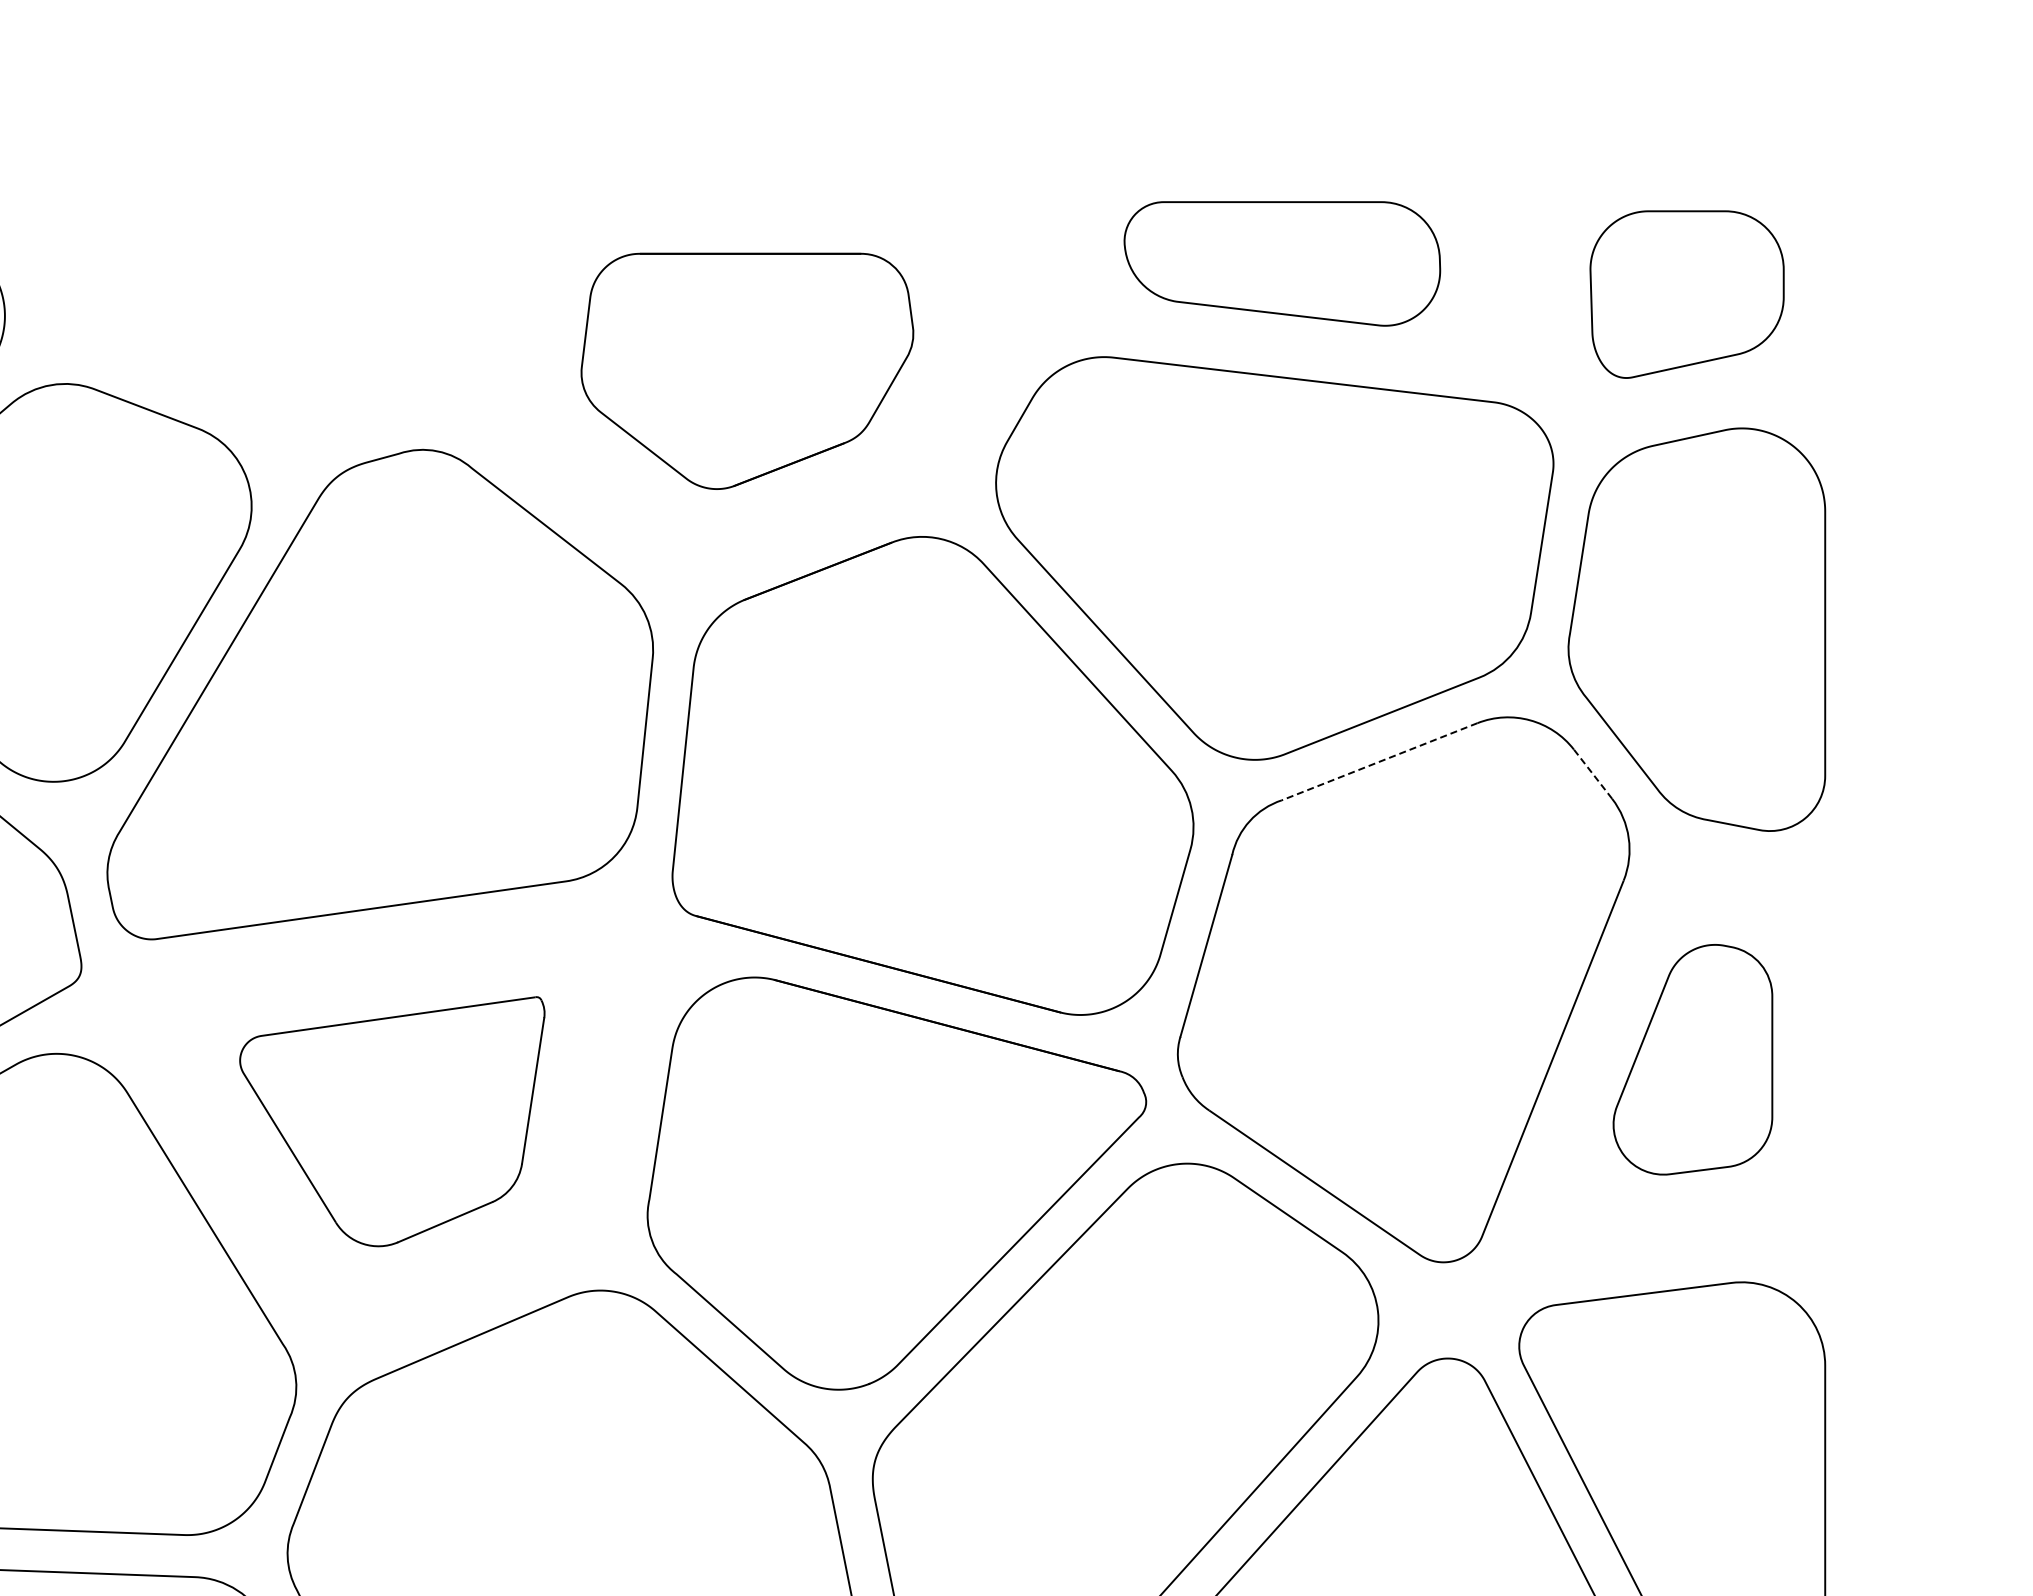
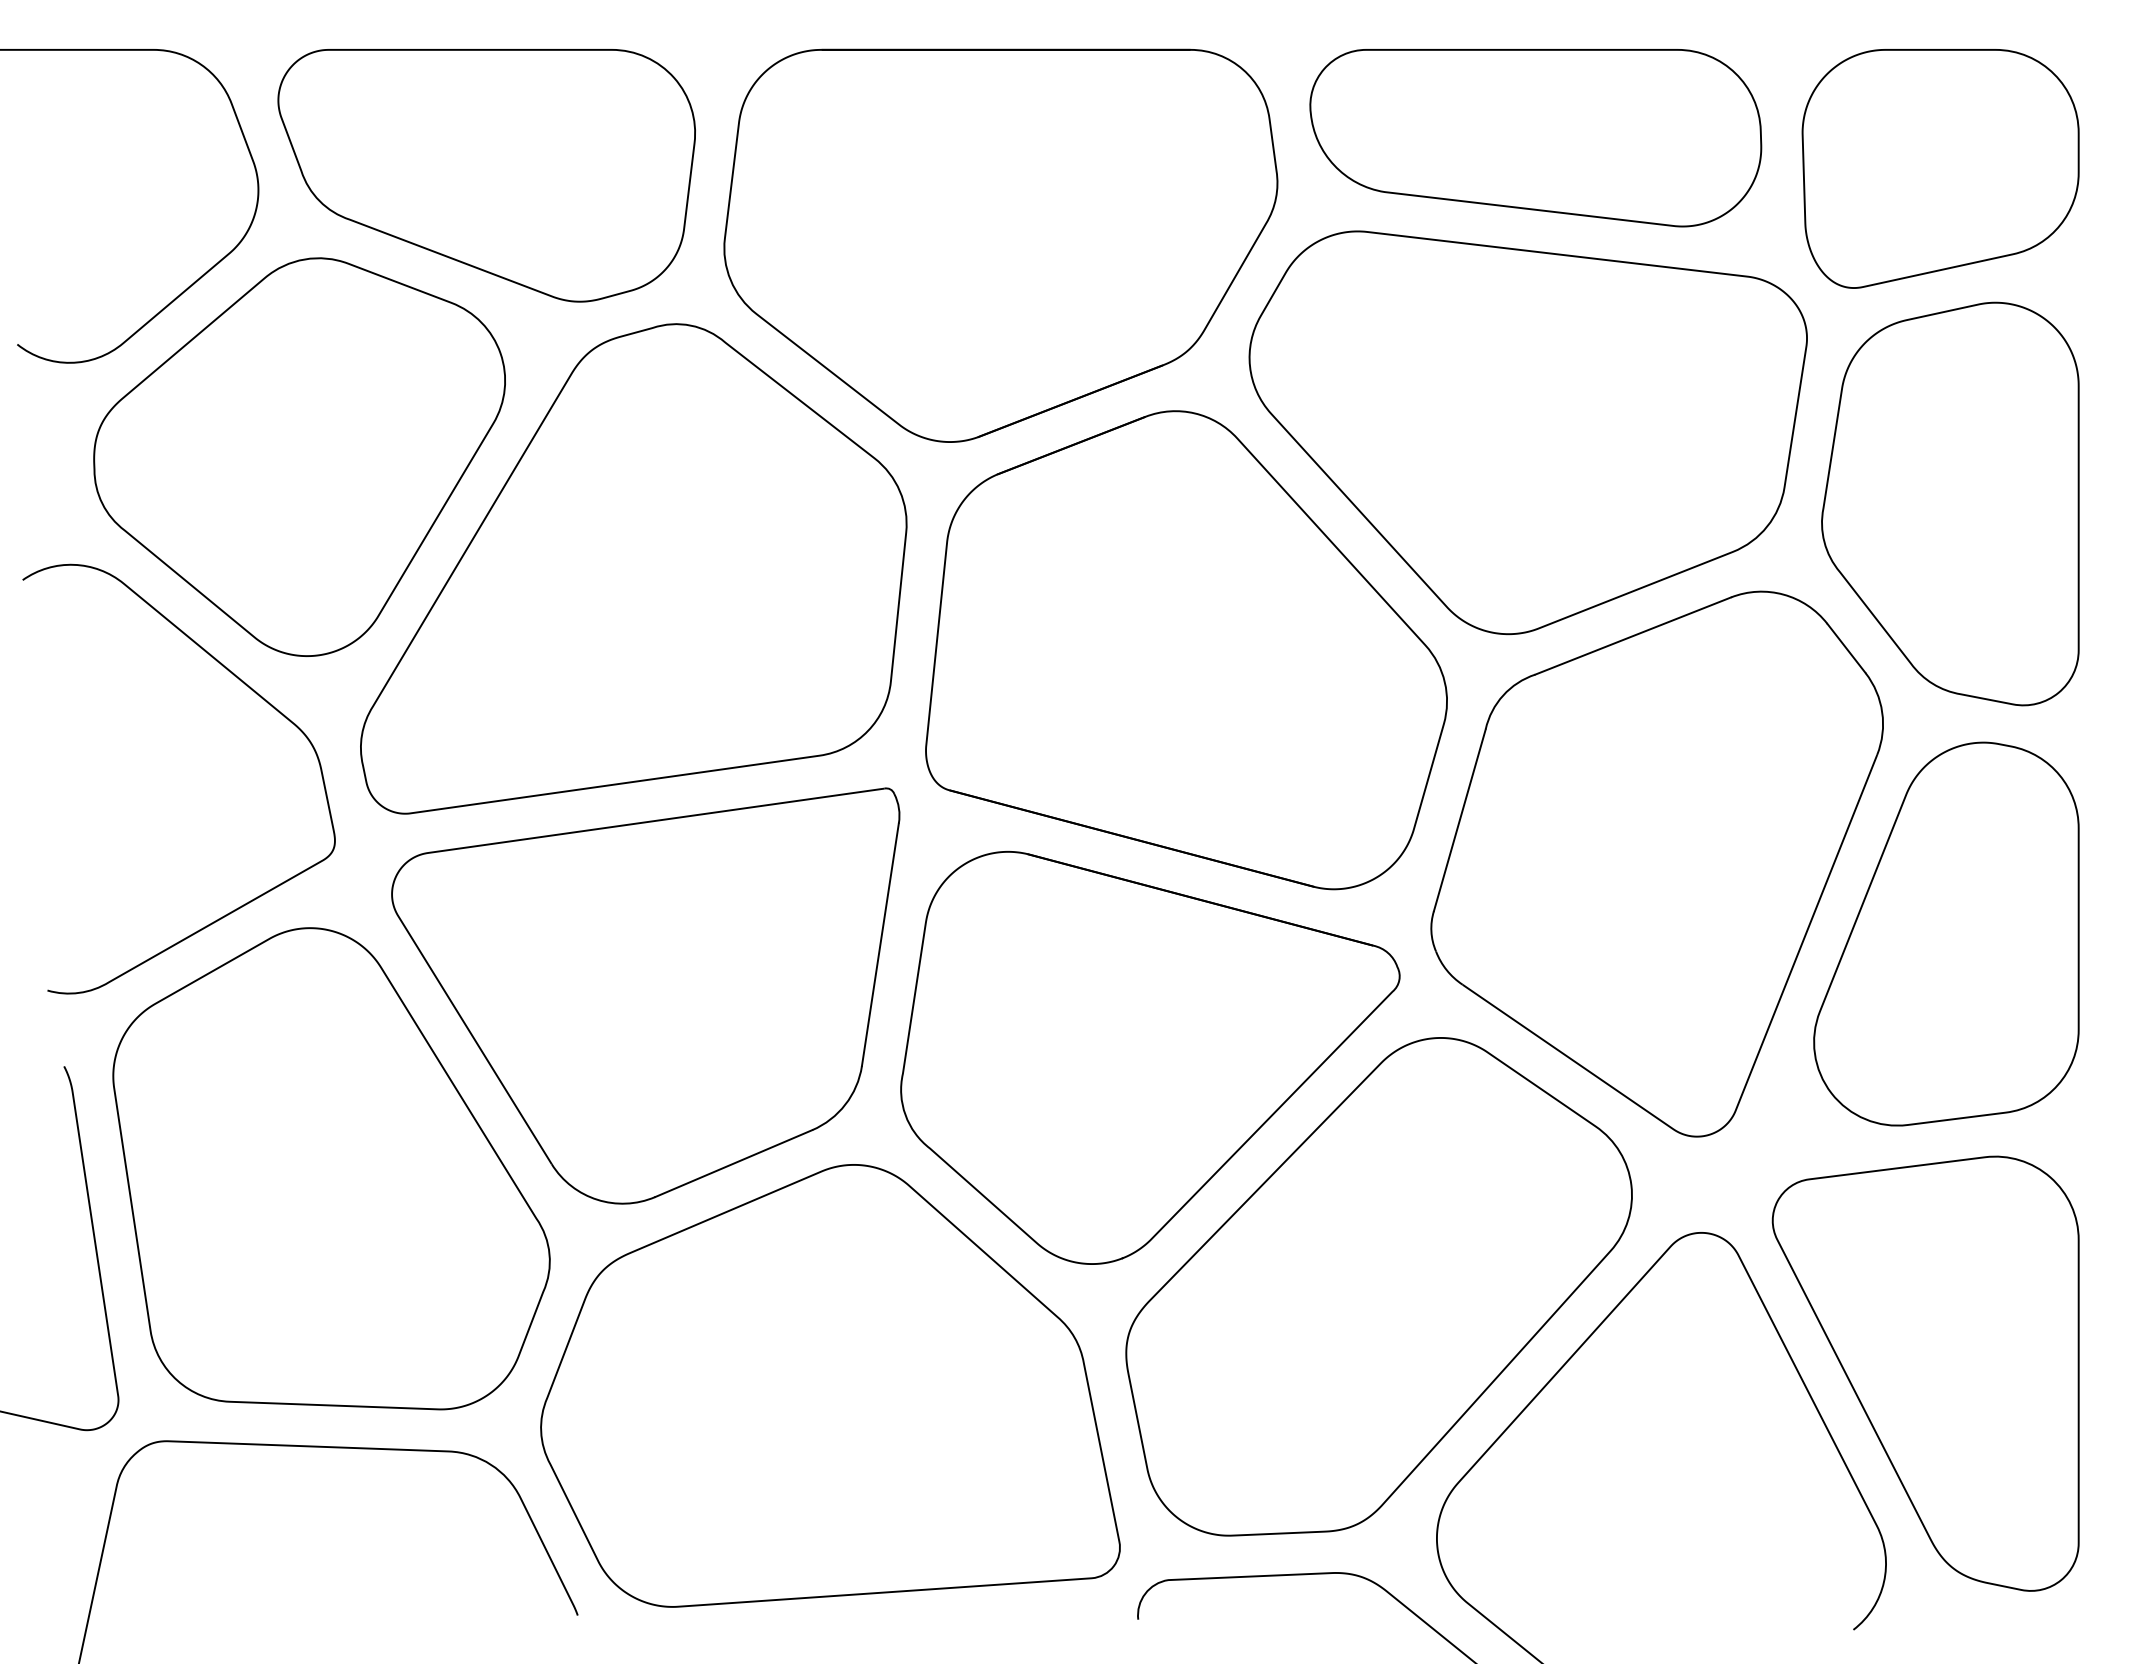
part: (1282, 264) -> (1535, 138), size x1.43
part: (1687, 294) -> (1940, 168), size x1.43
part: (233, 301) -> (486, 175), added
part: (747, 371) -> (1000, 245), size x1.67
line: (1379, 762) -> (1632, 636), dashed -> solid
line: (1593, 774) -> (1846, 648), dashed -> solid
part: (1693, 1059) -> (1946, 933), size x1.67
part: (392, 1121) -> (645, 995), size x1.67

